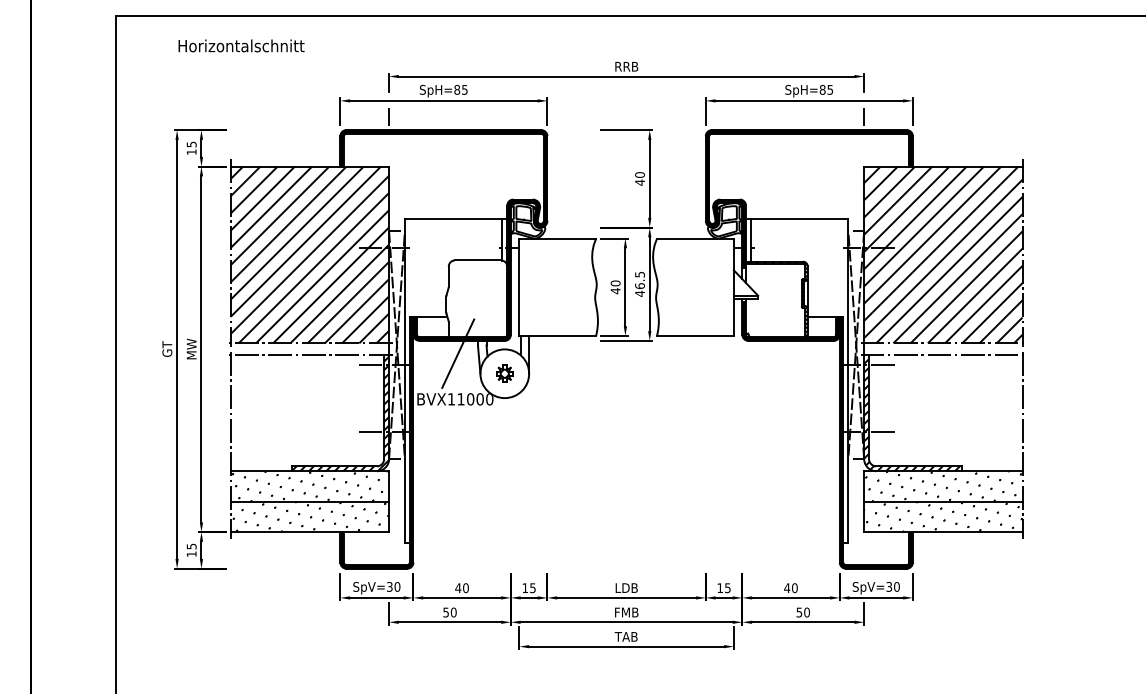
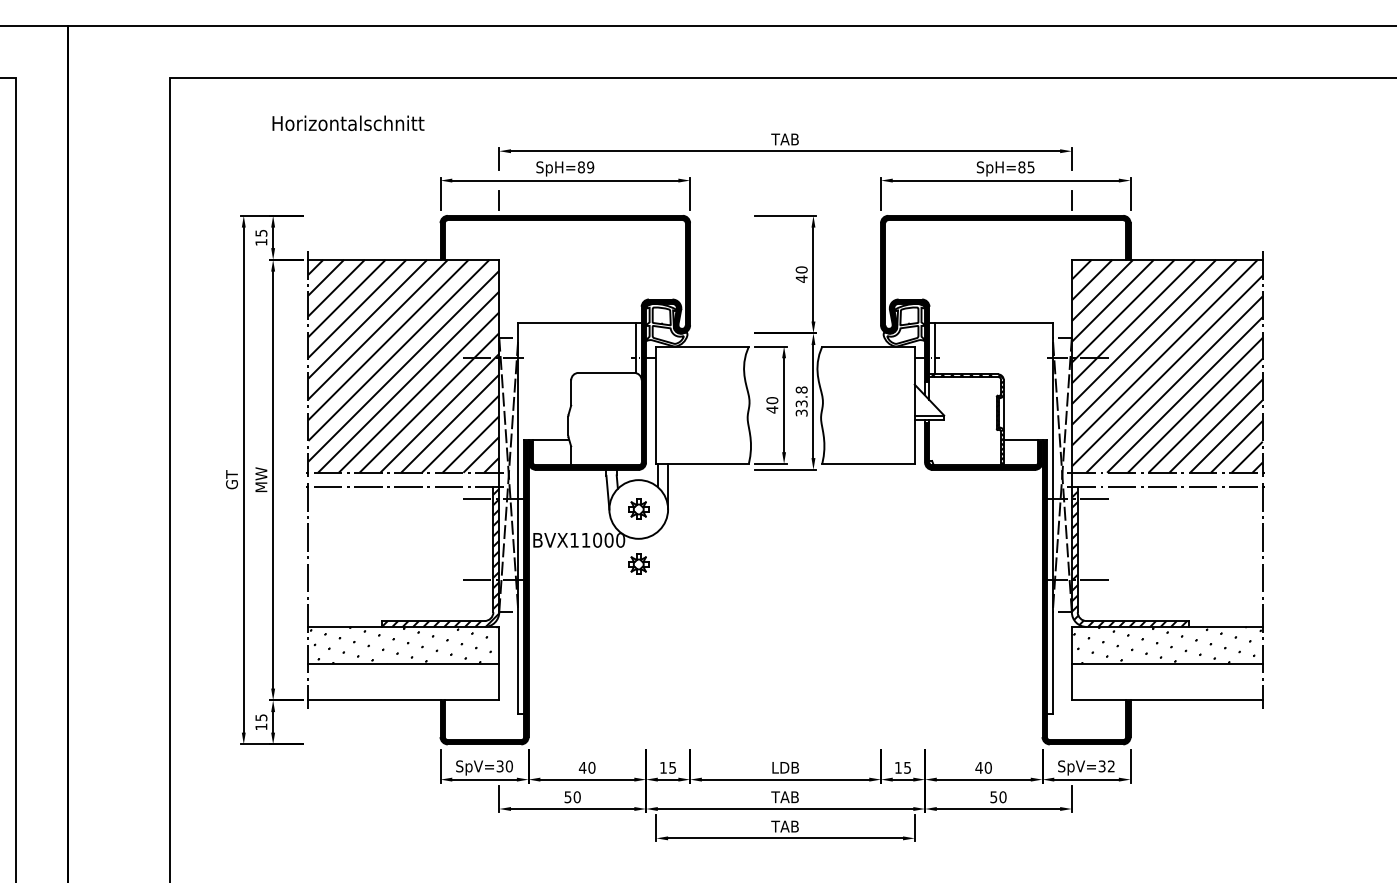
text: (241, 46) -> (348, 123), moved
text: (626, 66) -> (785, 139), RRB -> TAB
text: (464, 90) -> (590, 167), SpH=85 -> SpH=89
text: (639, 284) -> (801, 401), 46.5 -> 33.8
line: (458, 353) -> (582, 485), removed
part: (504, 418) -> (638, 563), added
hatch: (309, 516) -> (403, 681), removed
hatch: (942, 516) -> (1166, 681), removed
text: (896, 587) -> (1110, 766), SpV=30 -> SpV=32
text: (626, 612) -> (785, 797), FMB -> TAB

